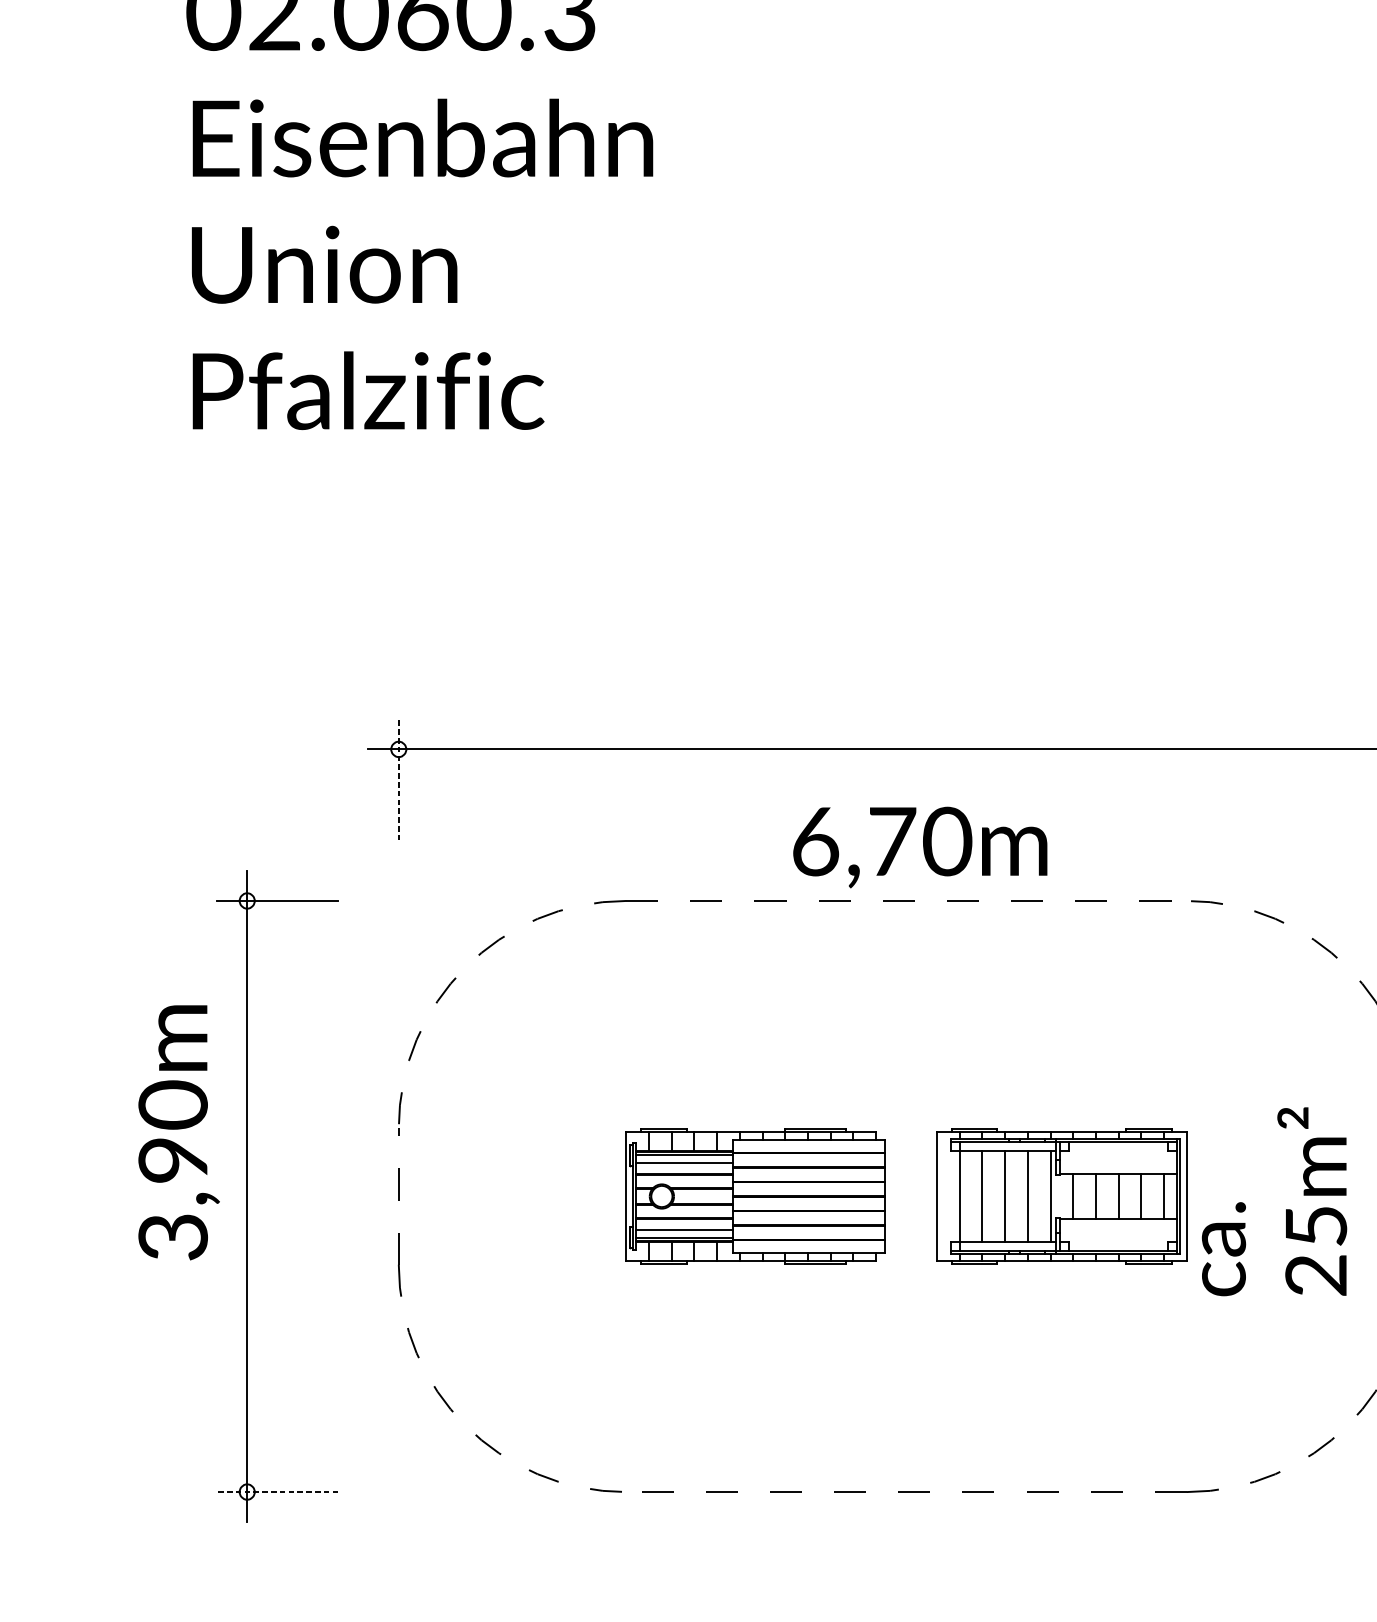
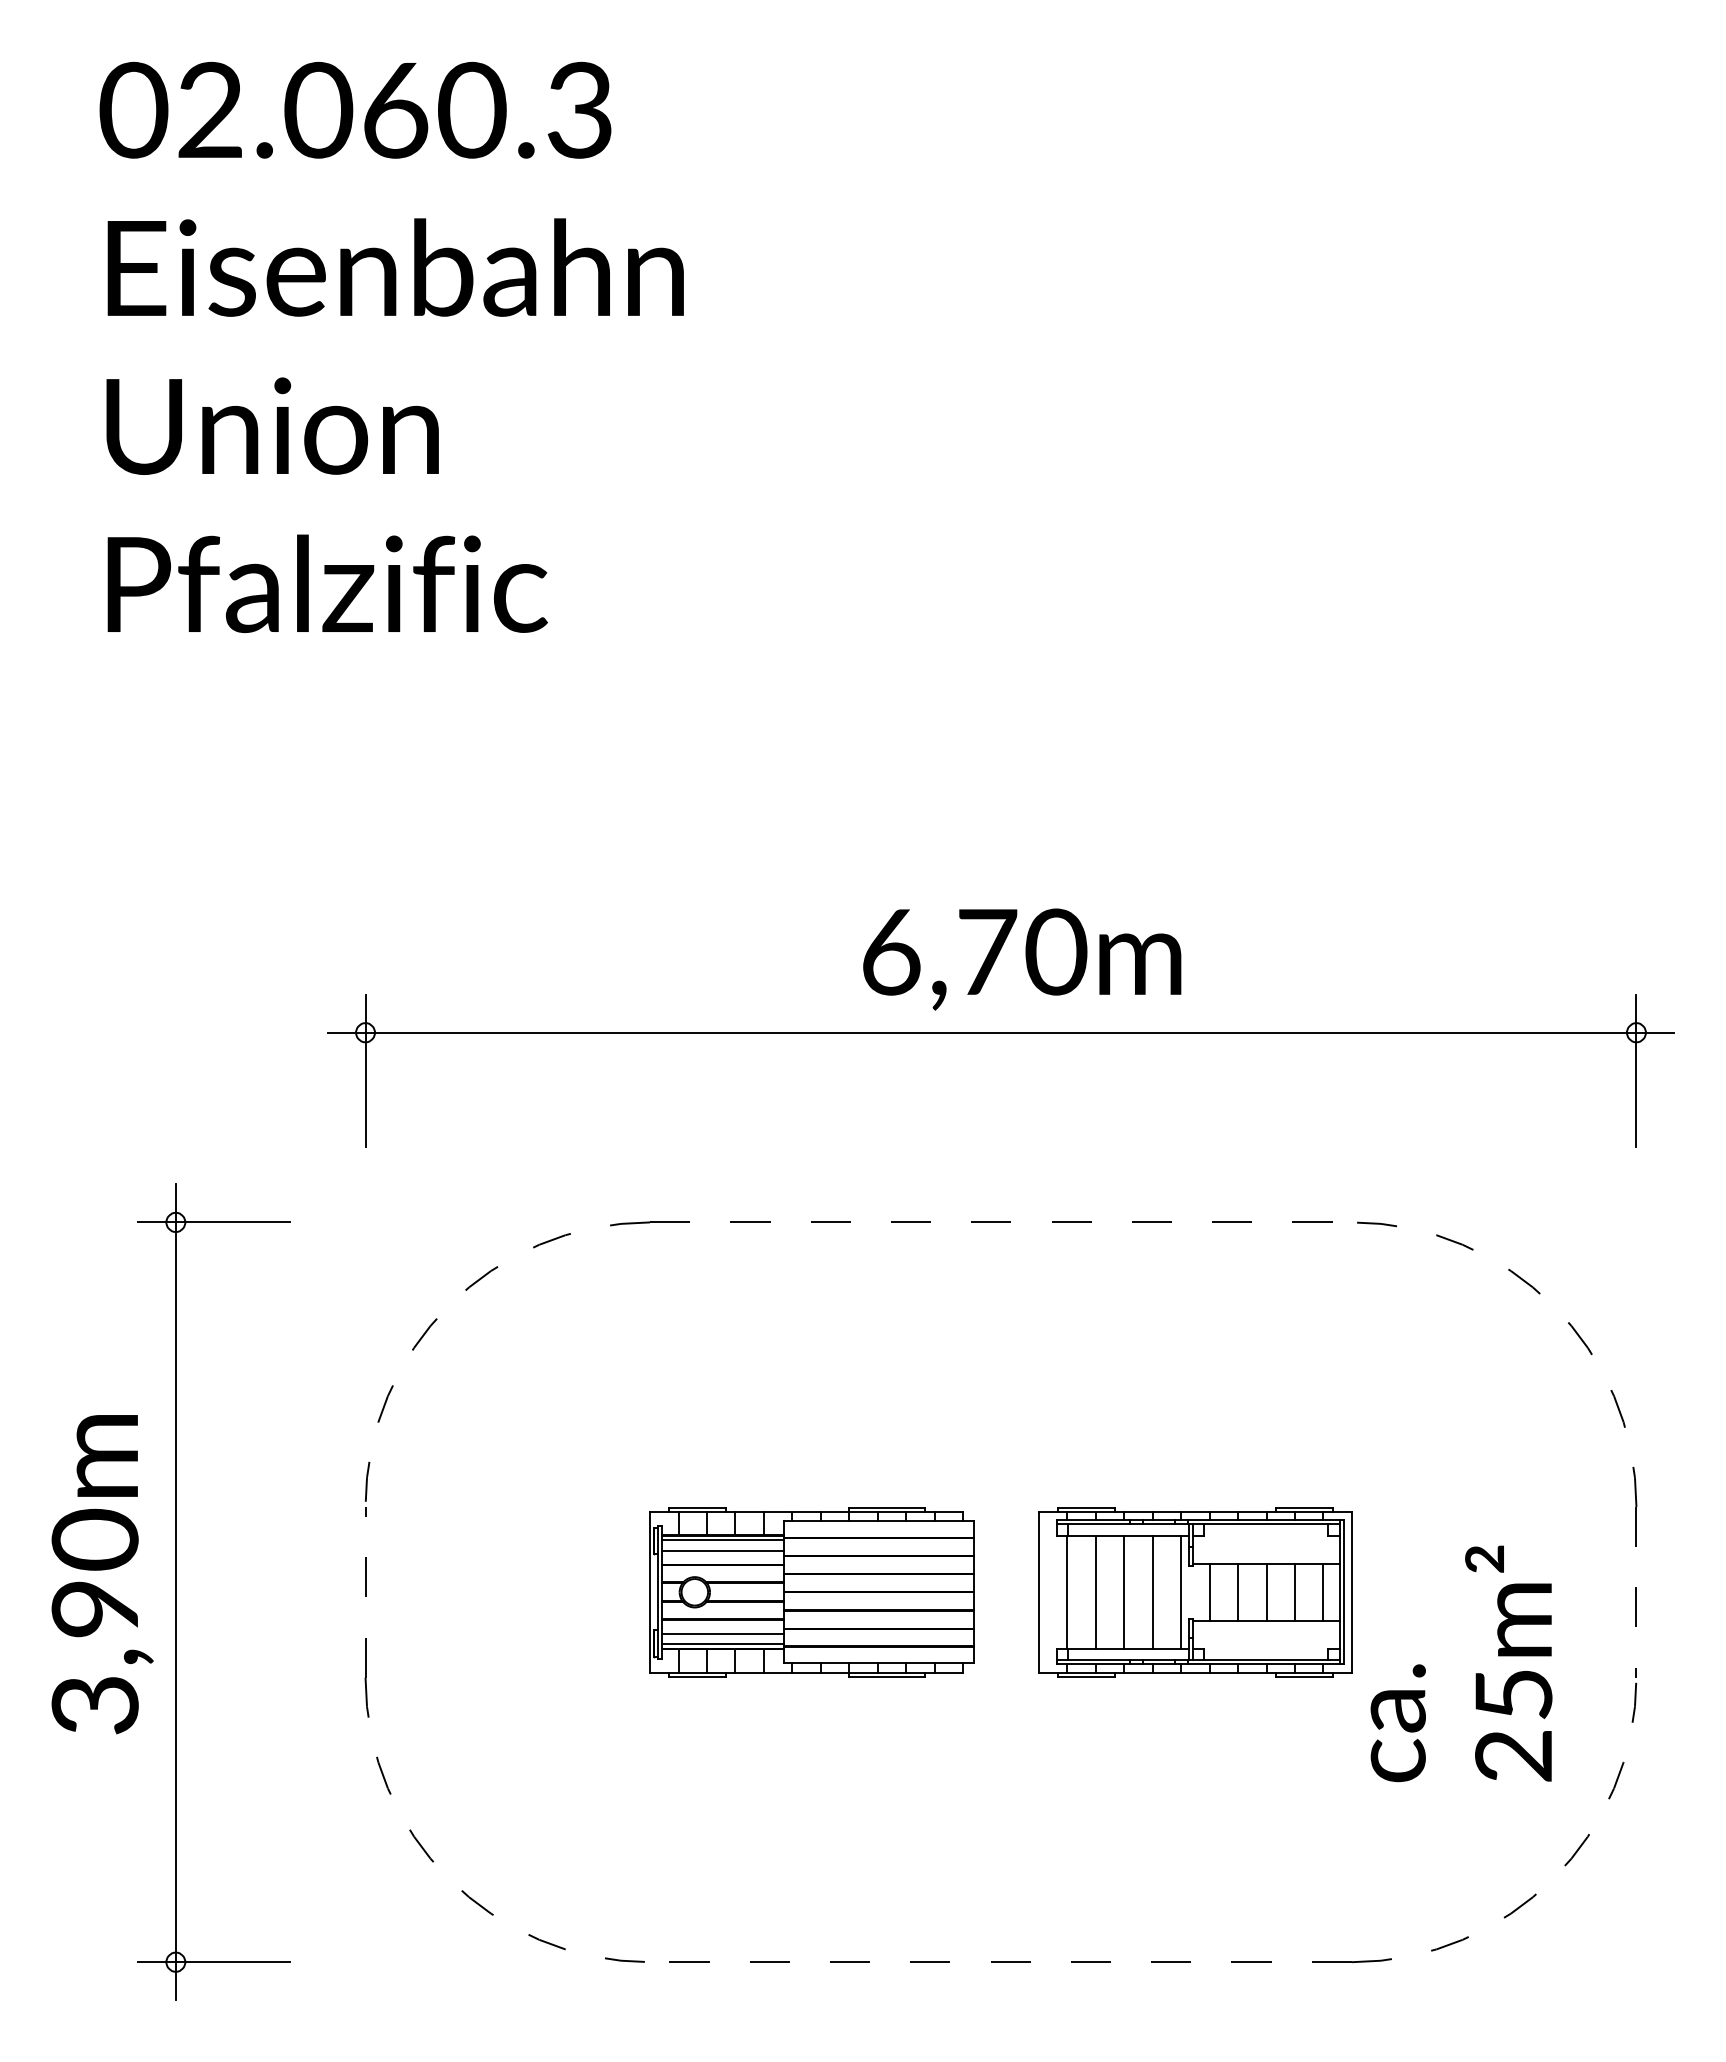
line: (398, 779) -> (365, 1070), dashed -> solid
text: (920, 847) -> (1022, 959), moved
text: (179, 1132) -> (102, 1574), moved
text: (1274, 1201) -> (1461, 1663), moved
line: (277, 1492) -> (213, 1962), dashed -> solid

